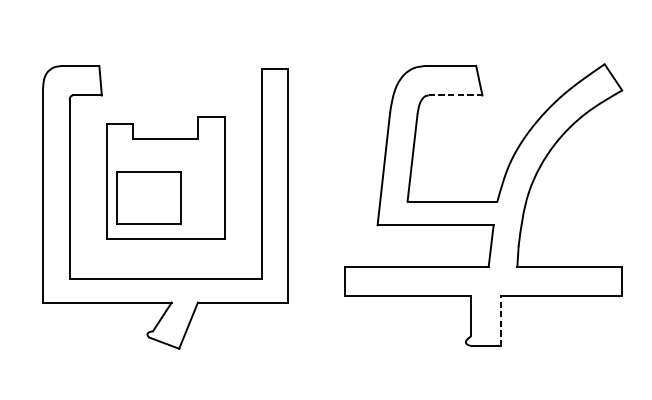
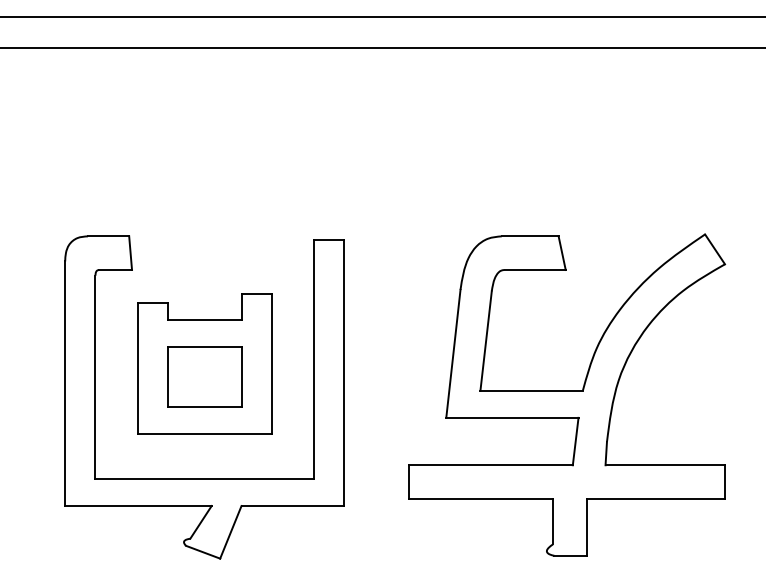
line: (455, 95) -> (535, 269), dashed -> solid
part: (148, 197) -> (204, 376), moved
line: (500, 320) -> (586, 526), dashed -> solid

